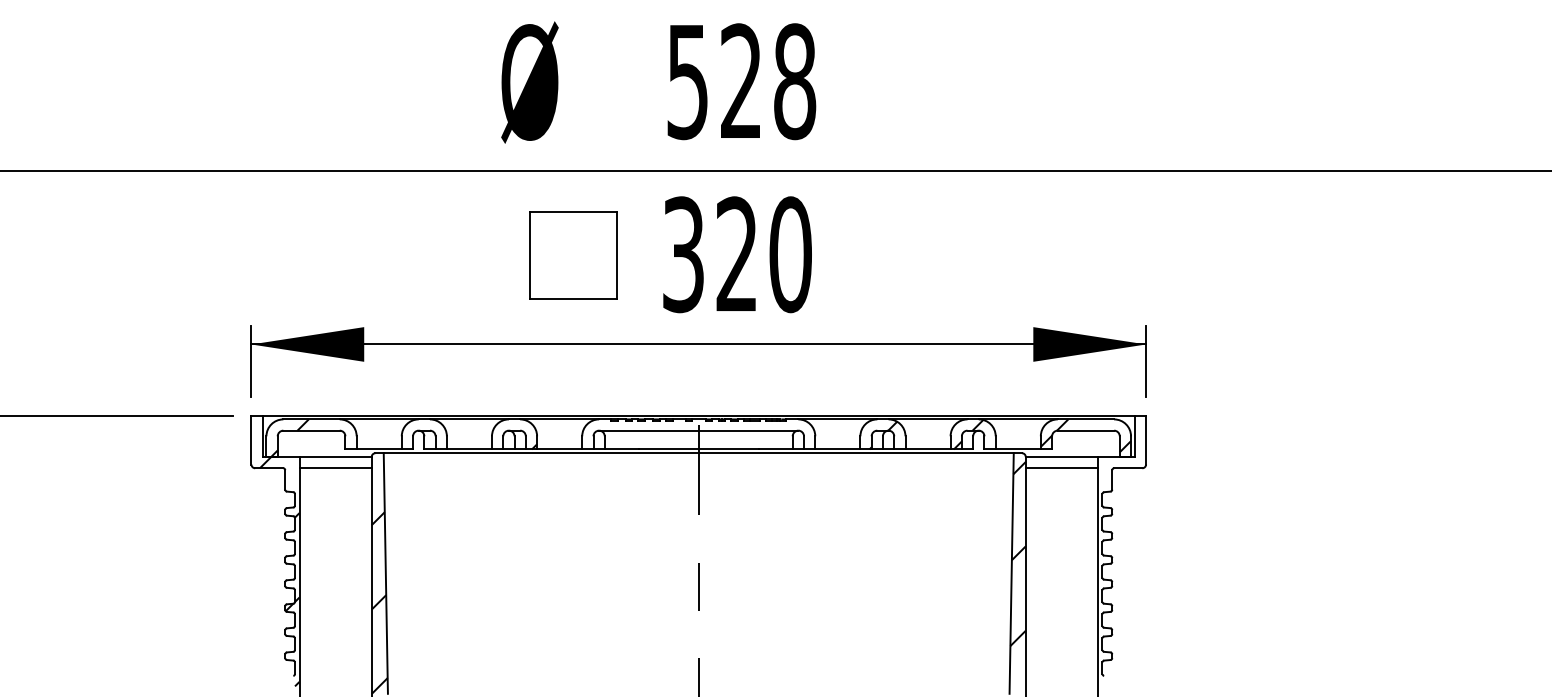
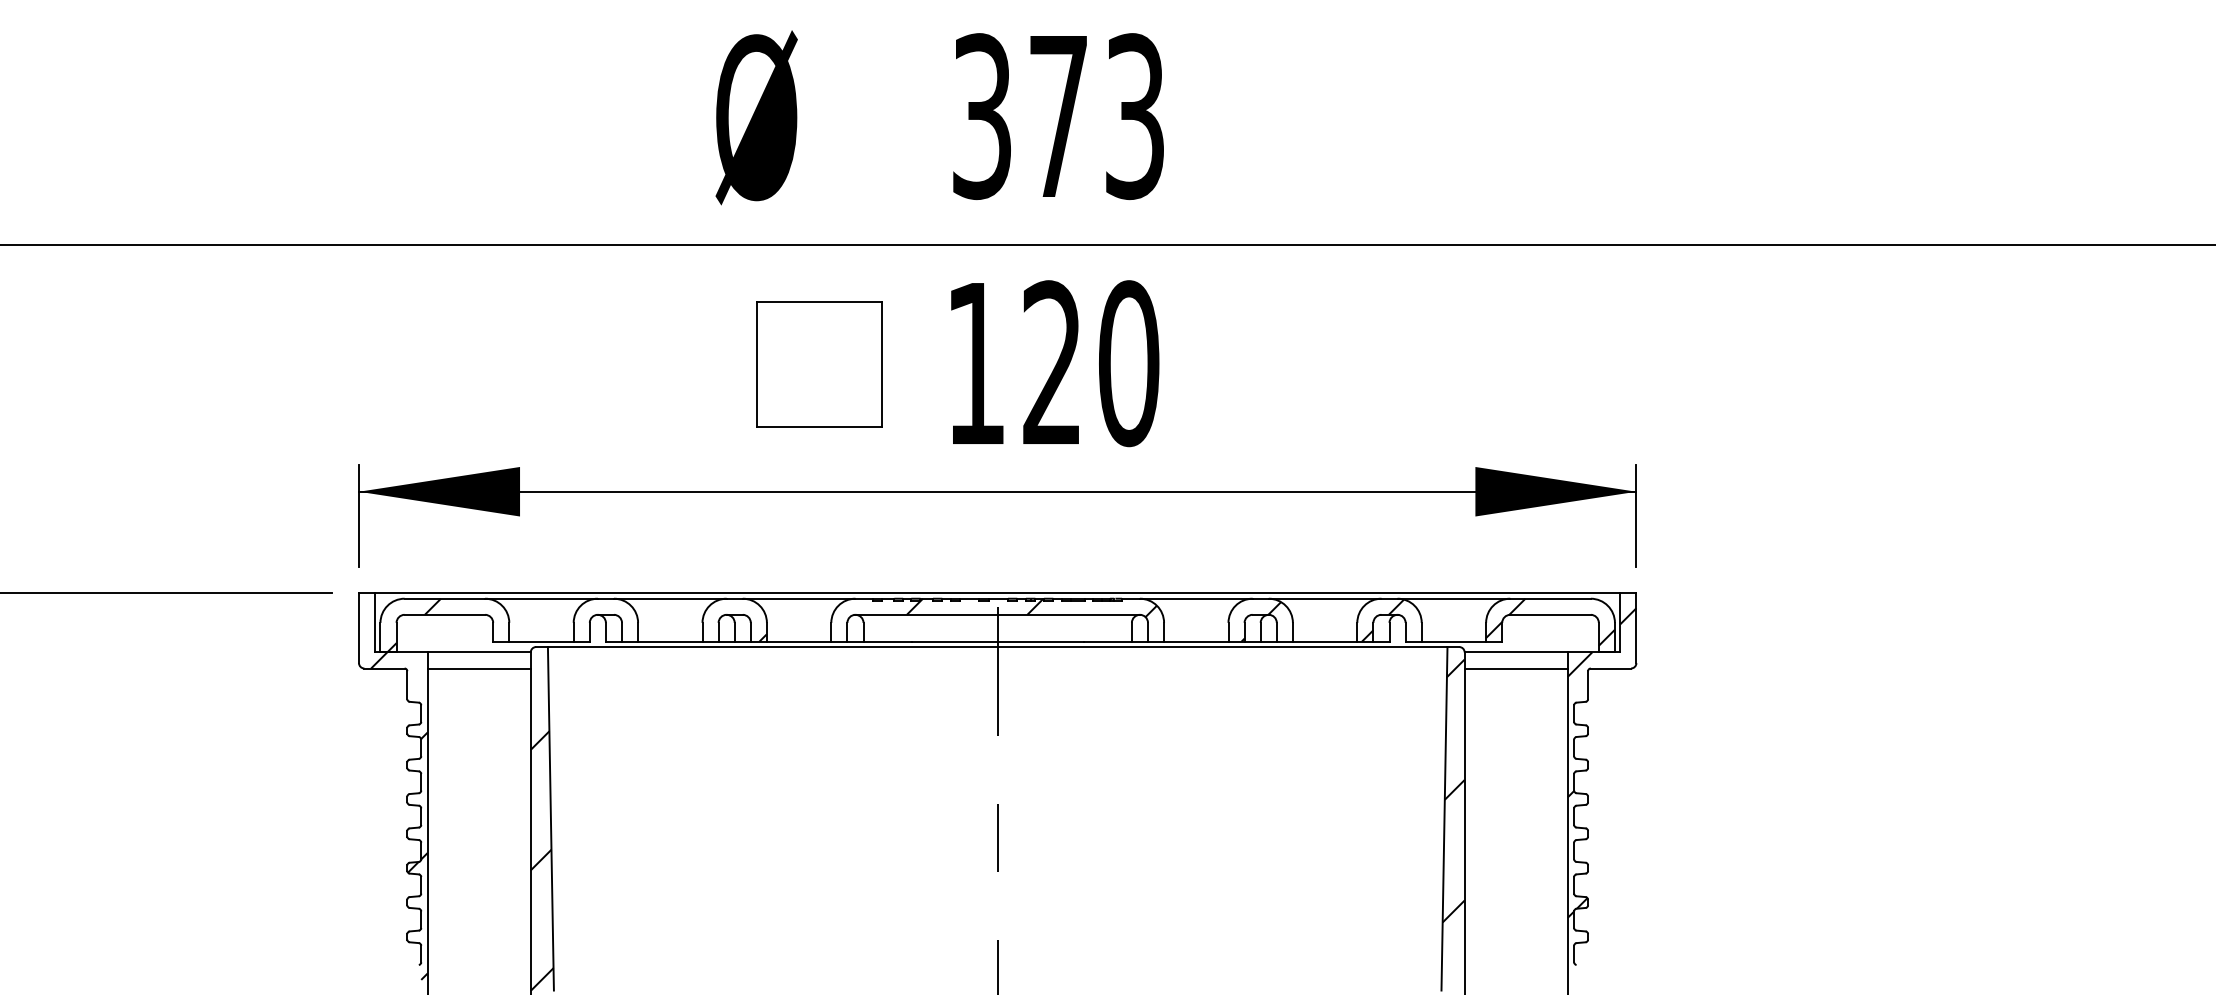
text: (741, 81) -> (1058, 116), 528 -> 373
text: (683, 254) -> (975, 363), 320 -> 120
hatch: (722, 425) -> (1031, 607), added
hatch: (1121, 534) -> (1601, 763), added

